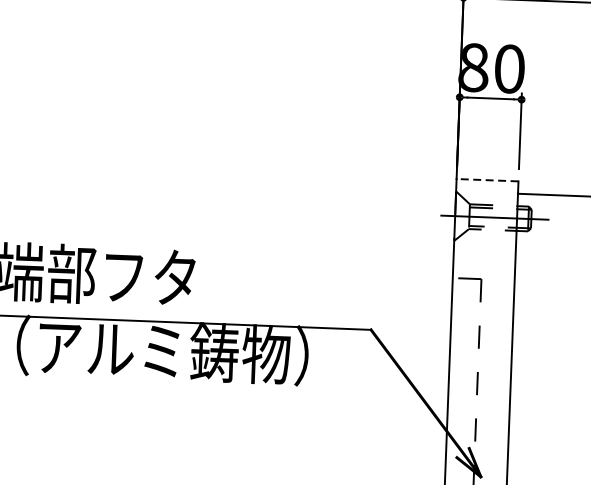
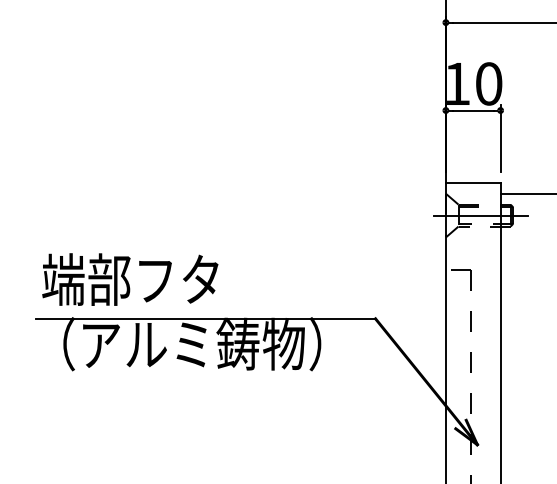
text: (474, 67) -> (457, 83), 80 -> 10
line: (486, 179) -> (472, 182), dashed -> solid

